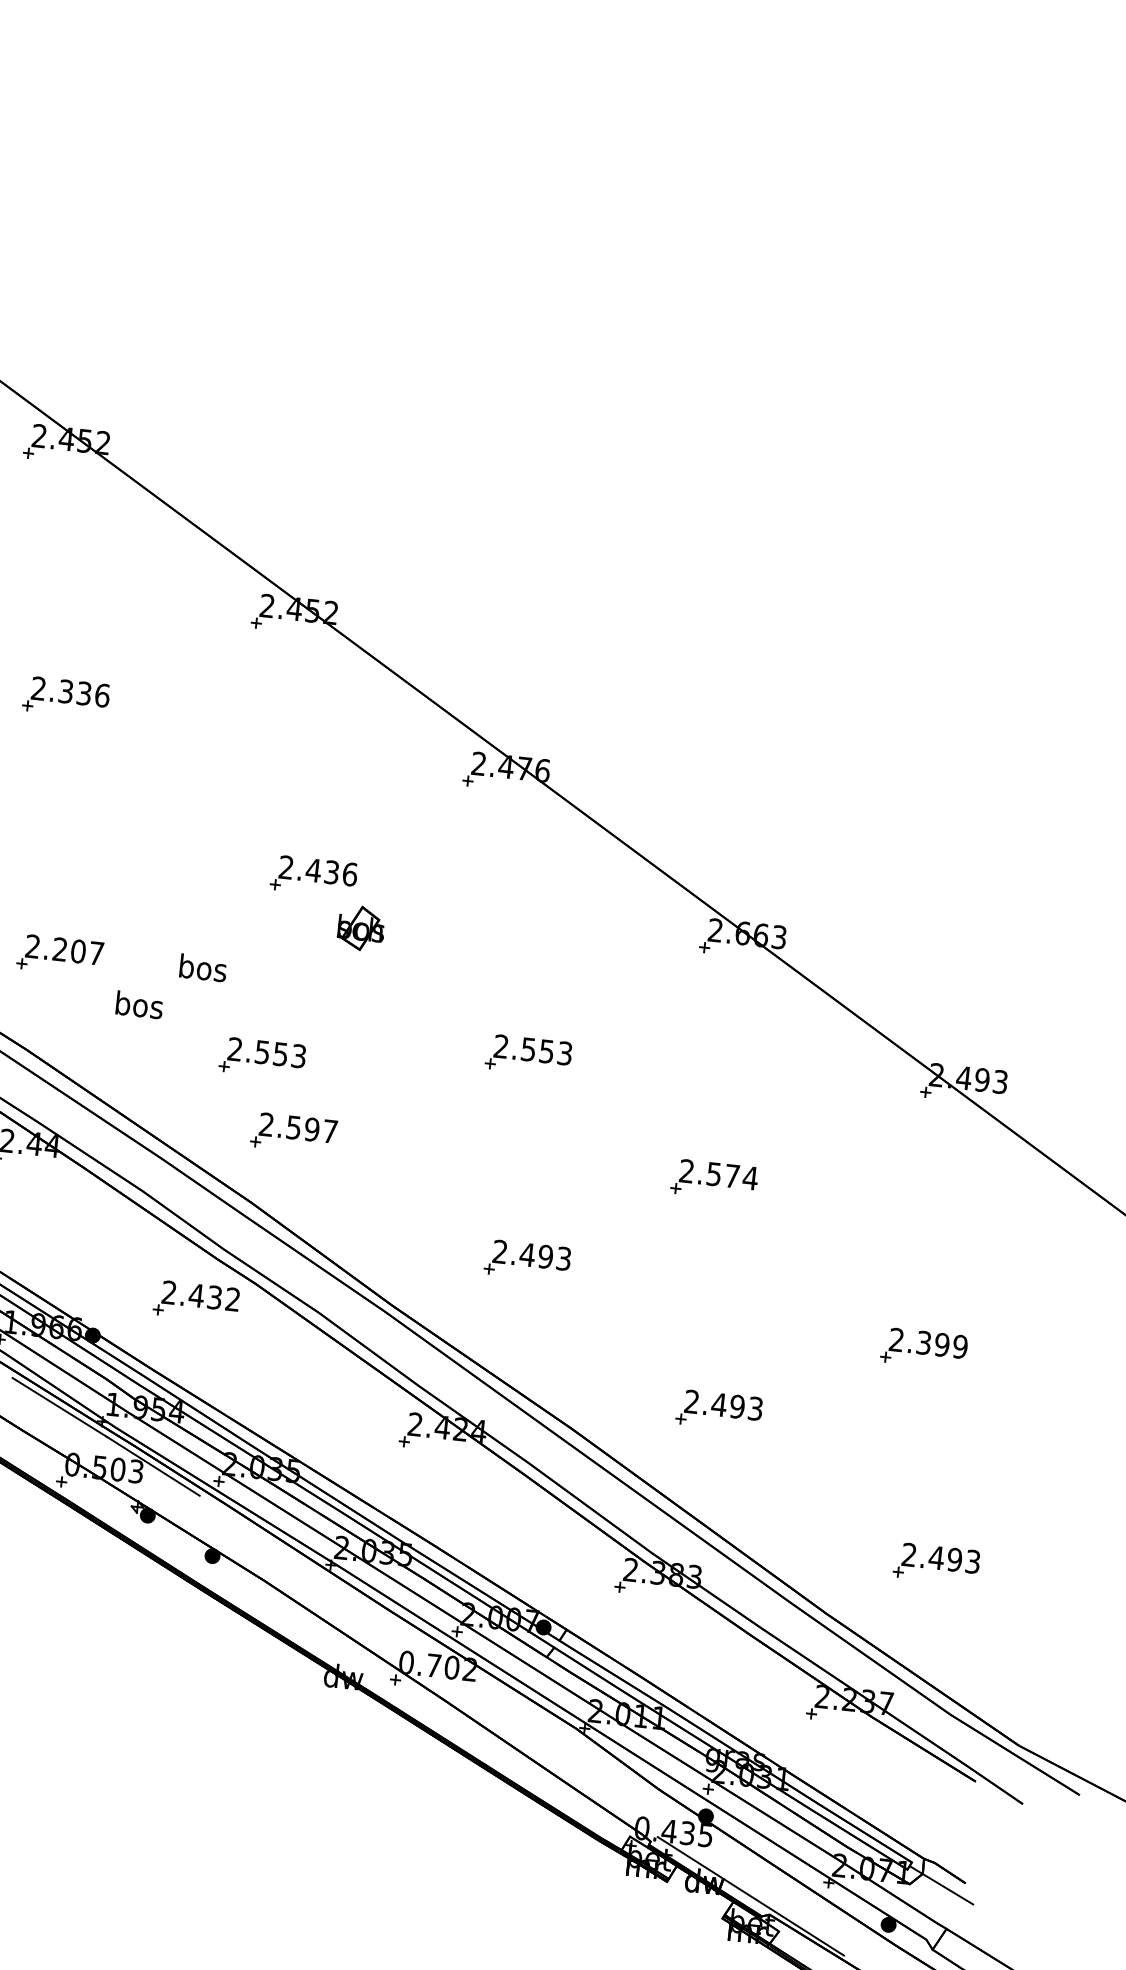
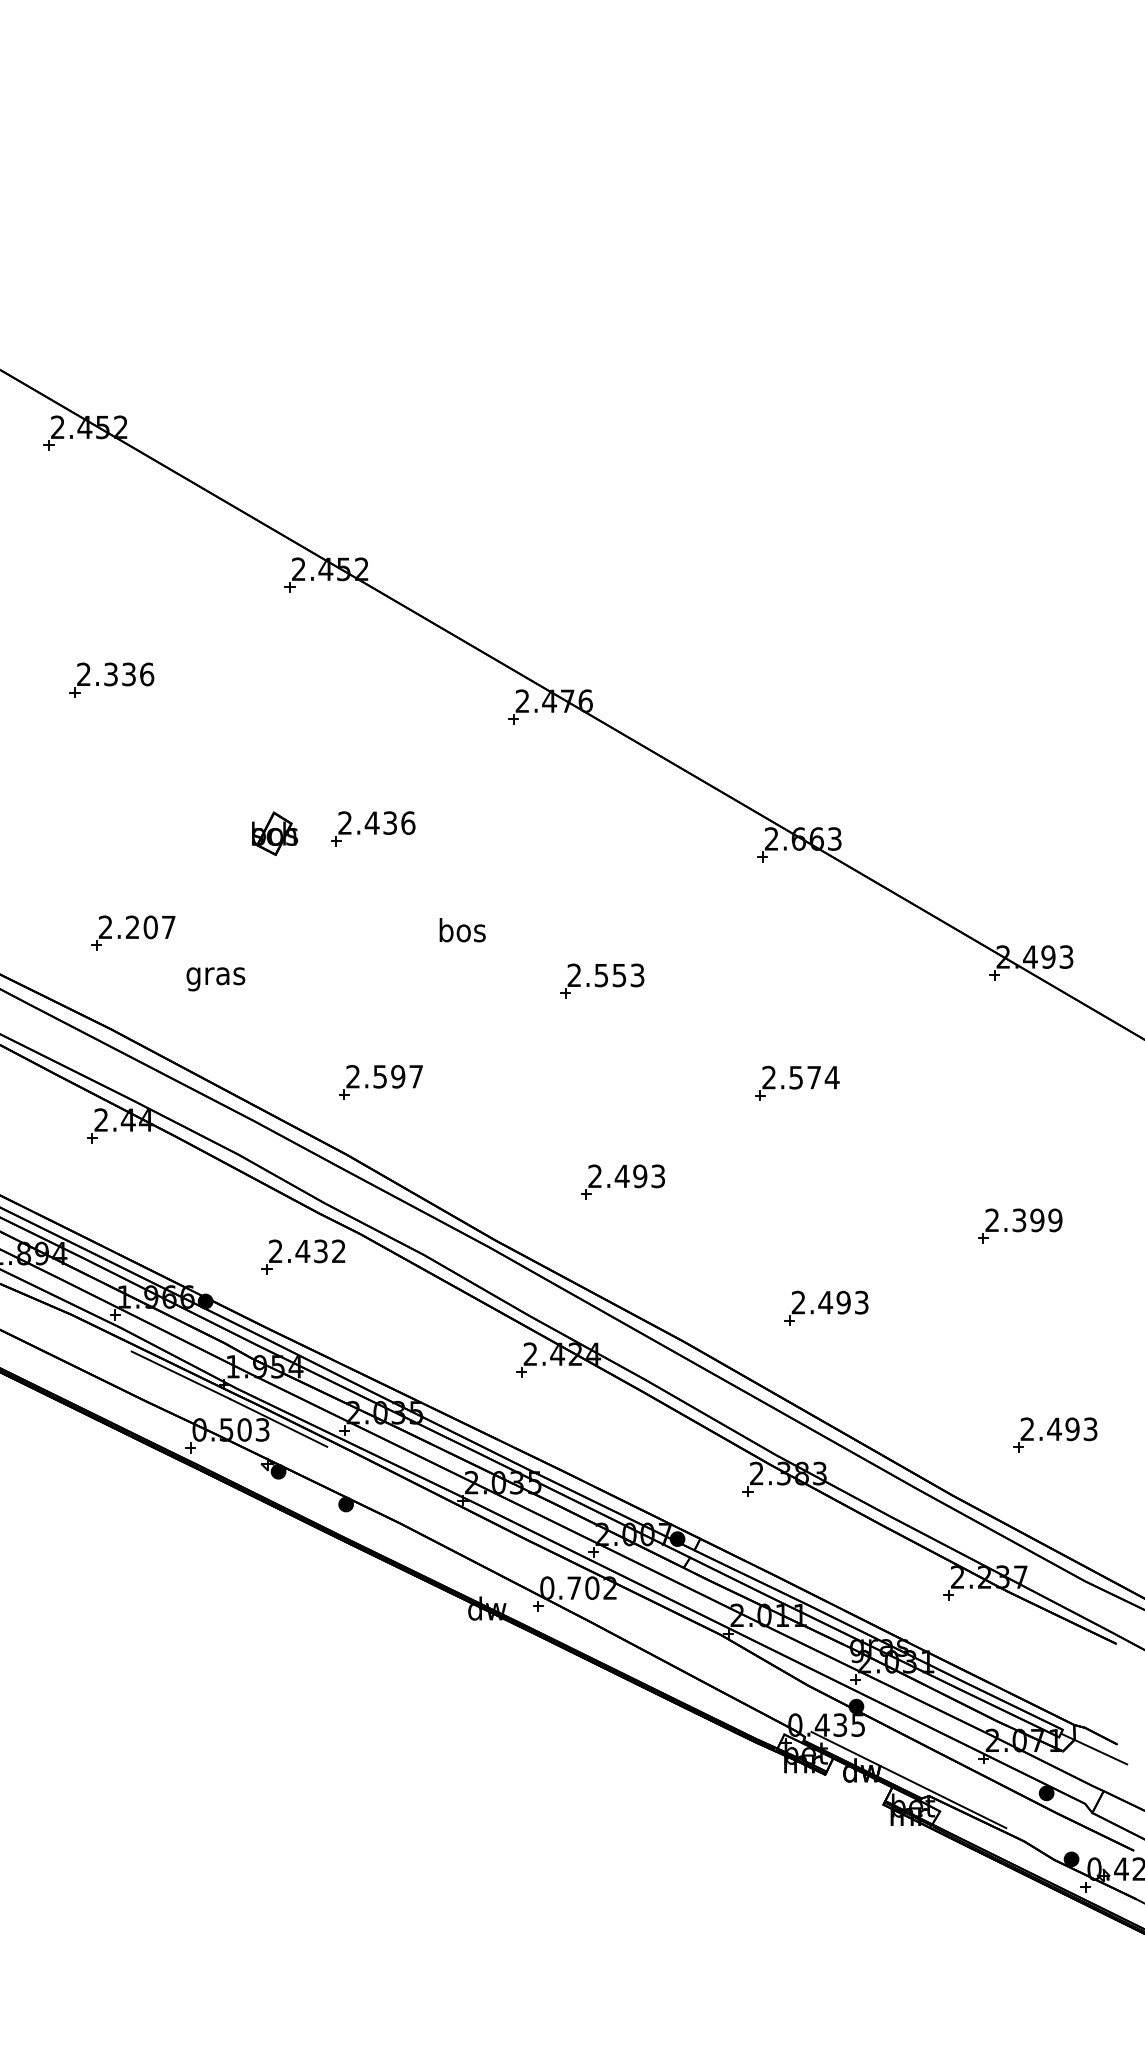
part: (361, 928) -> (275, 833), moved
text: (203, 968) -> (462, 930), moved
text: (138, 1008) -> (215, 976), bos -> gras
part: (262, 1057) -> (342, 1011), removed

